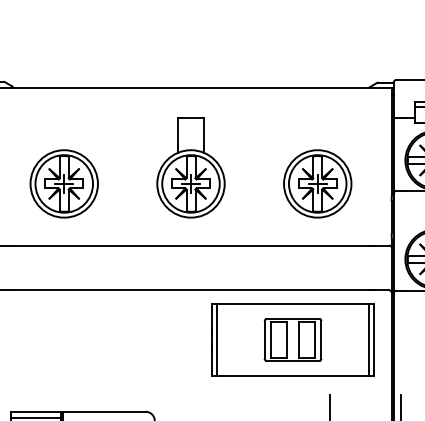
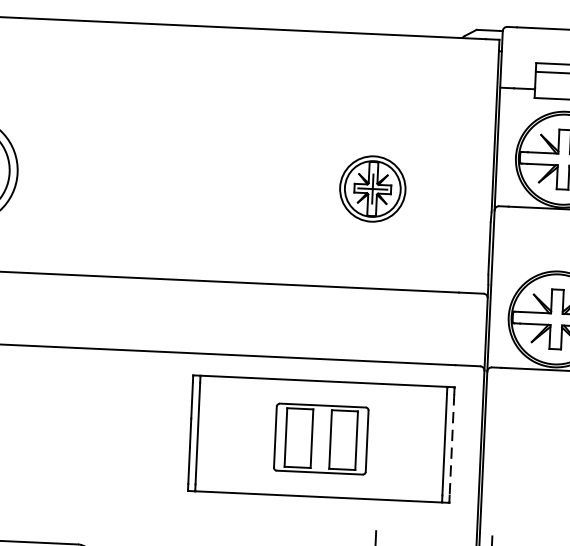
part: (190, 167) -> (168, 153), removed
part: (317, 183) -> (372, 188), size x0.6
line: (373, 340) -> (451, 445), solid -> dashed

